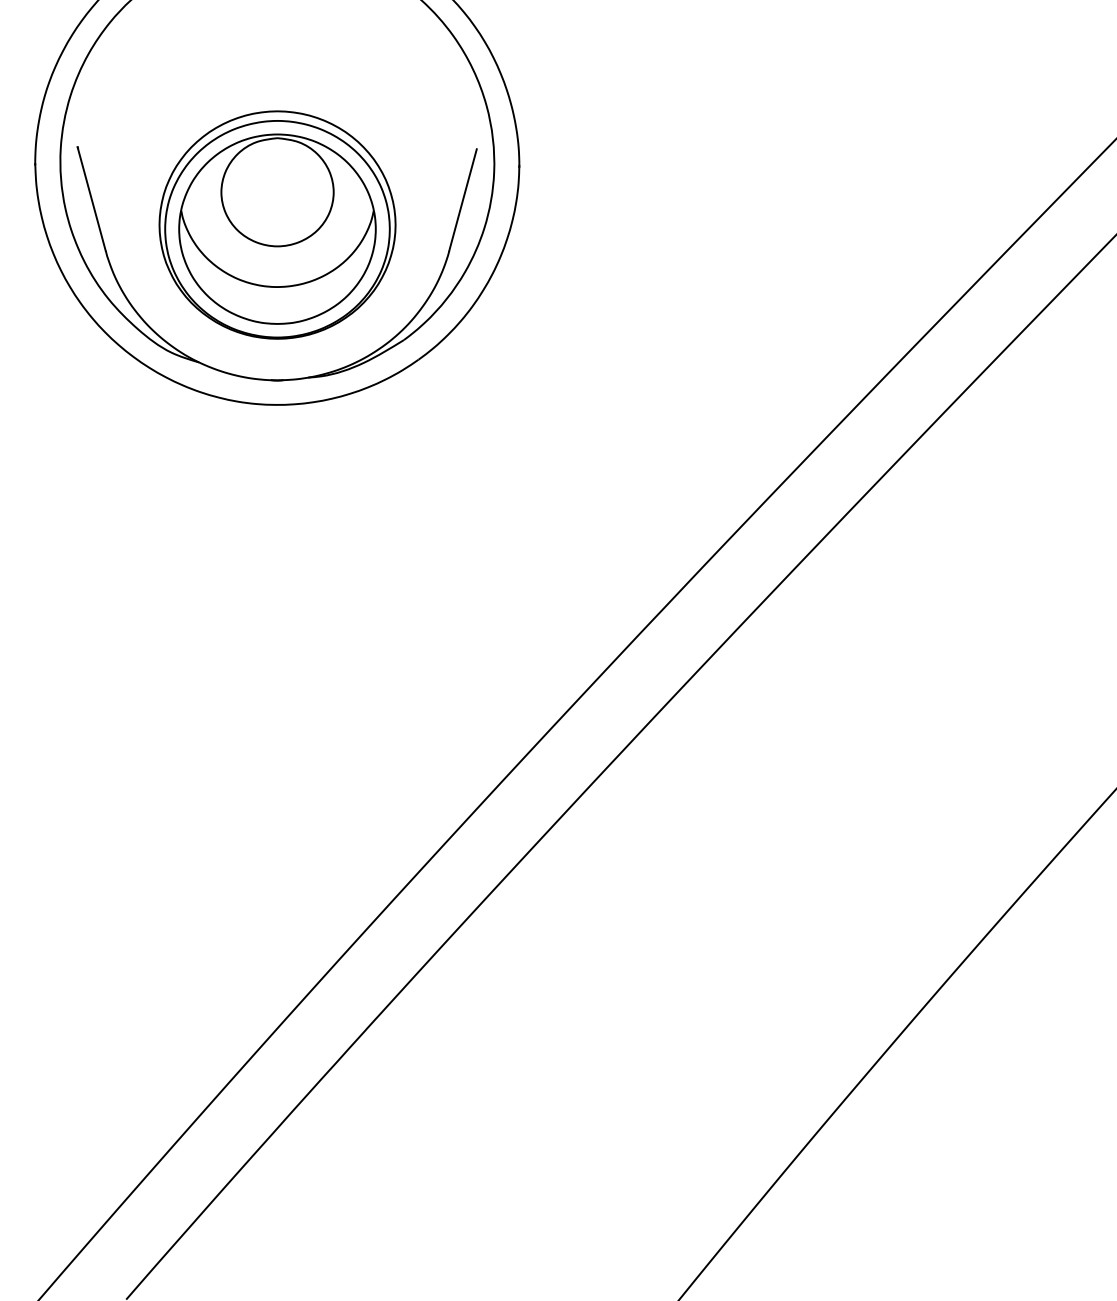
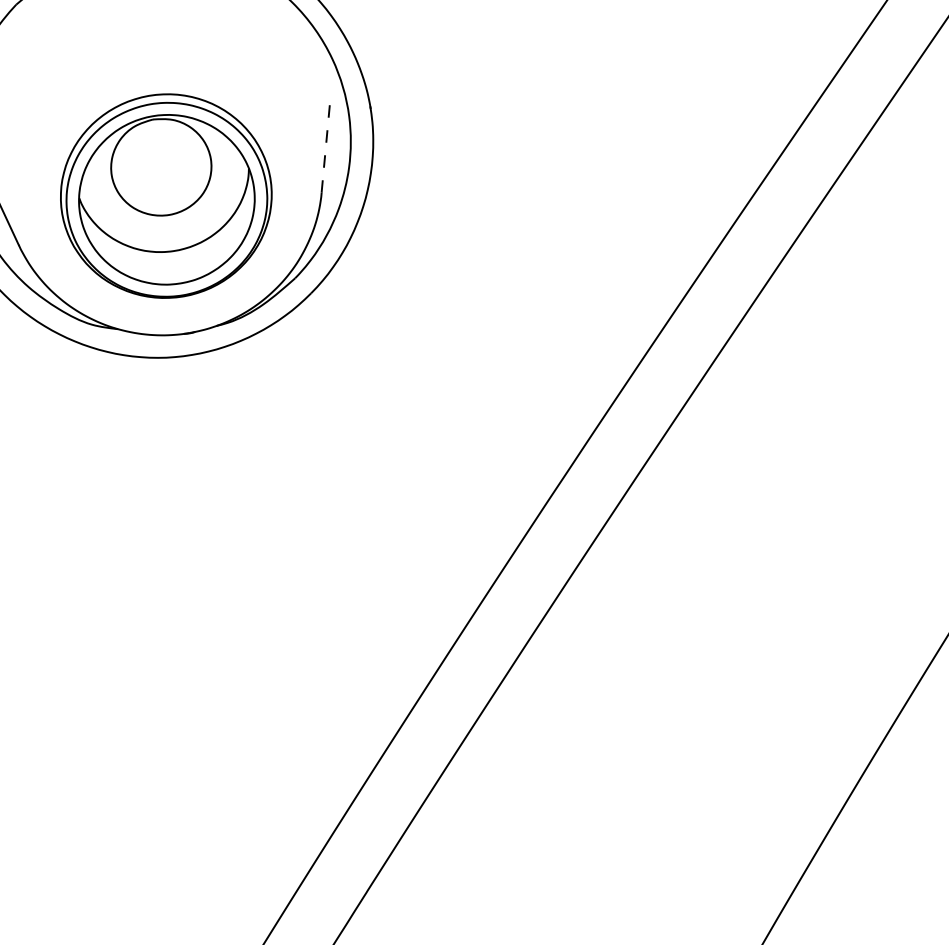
line: (463, 200) -> (326, 146), solid -> dashed

